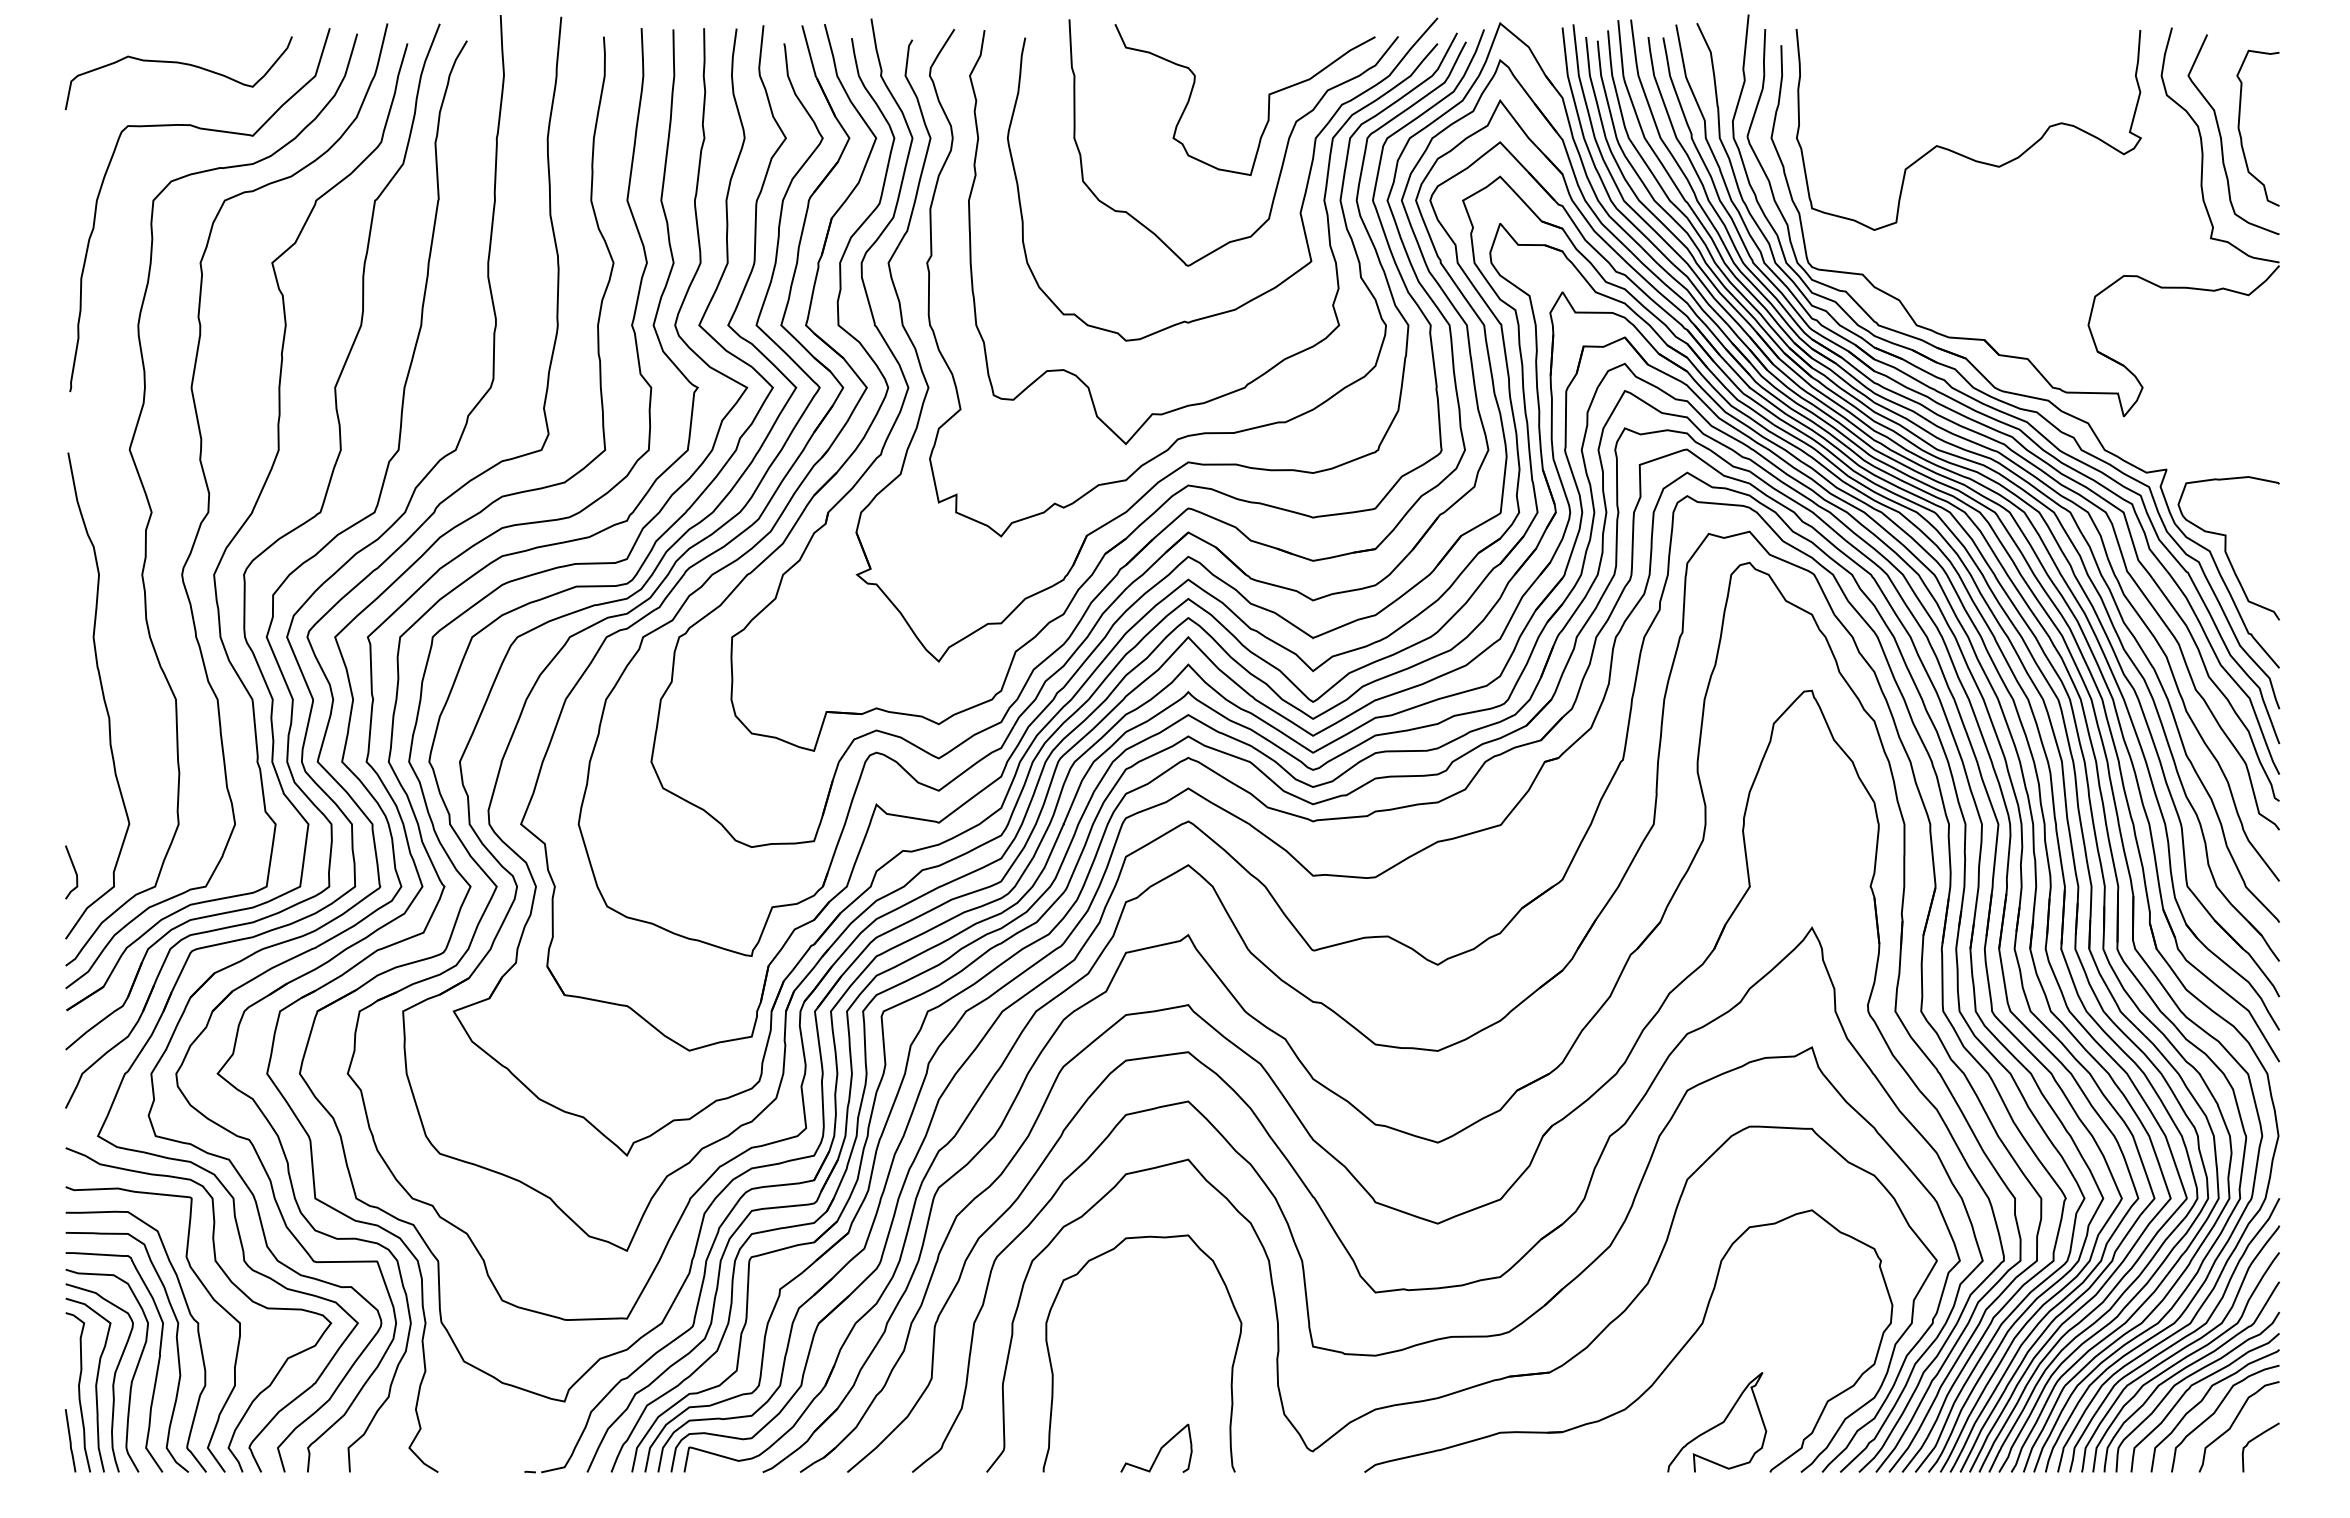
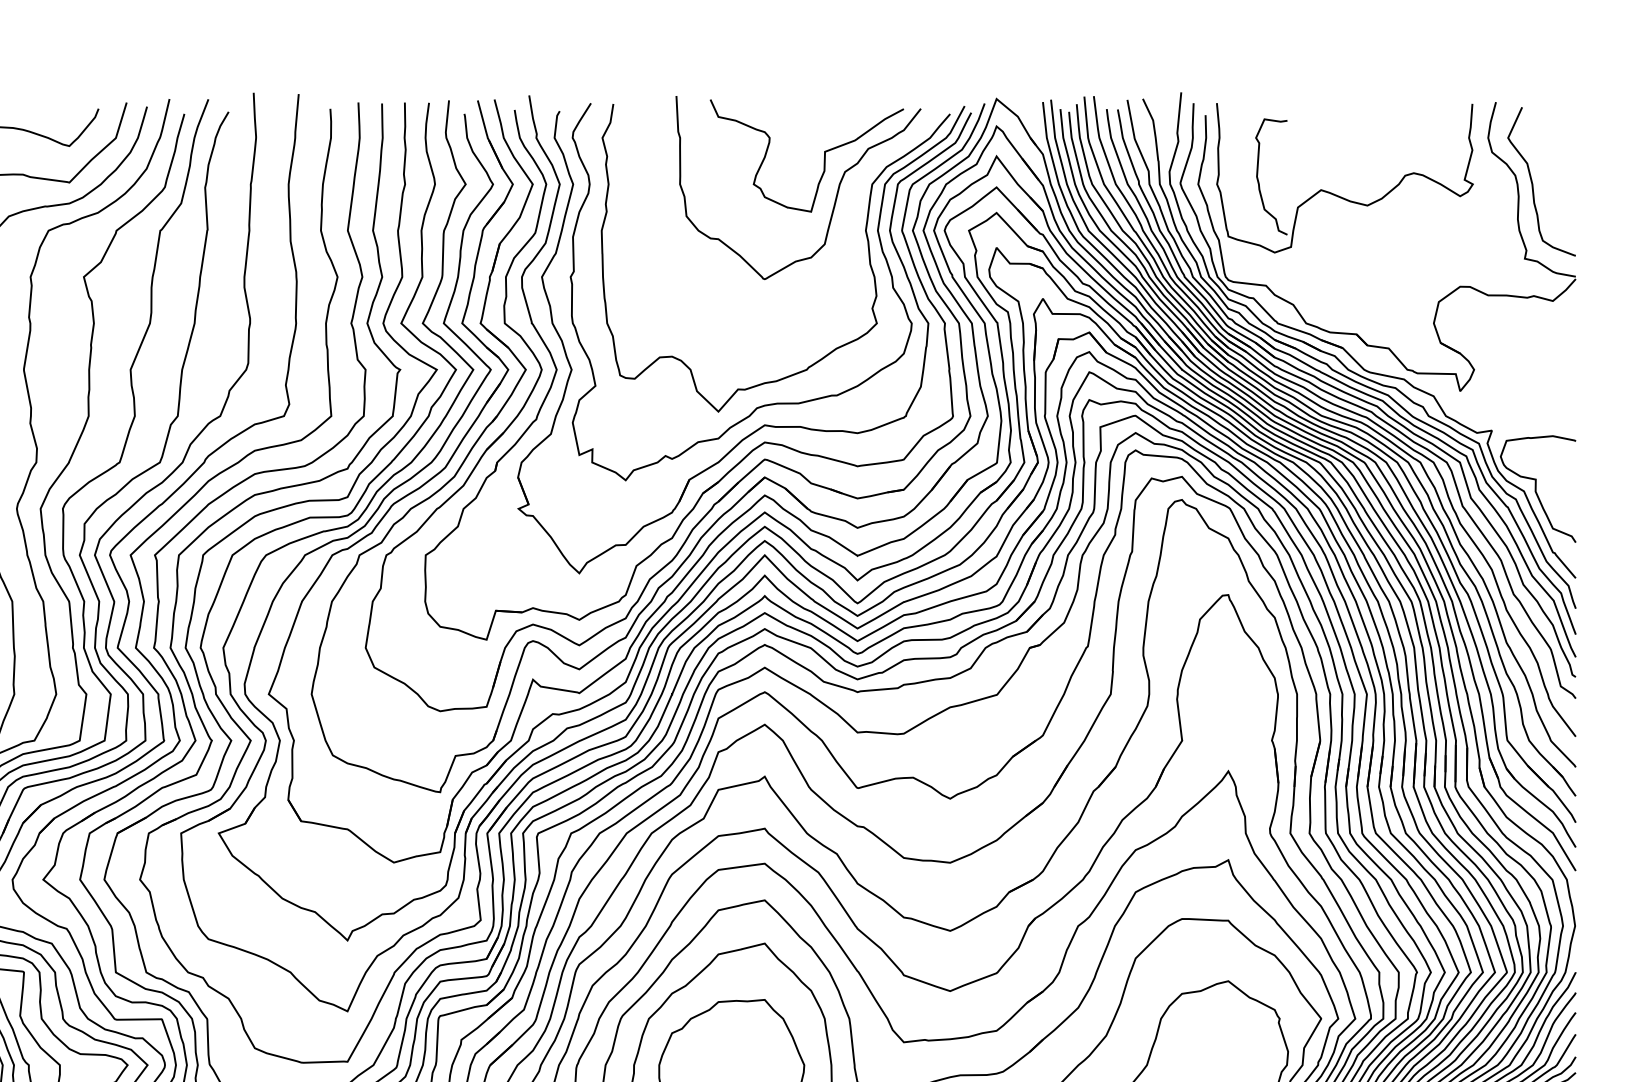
curve: (2240, 130) -> (1258, 178), moved
curve: (1302, 200) -> (849, 230), removed

